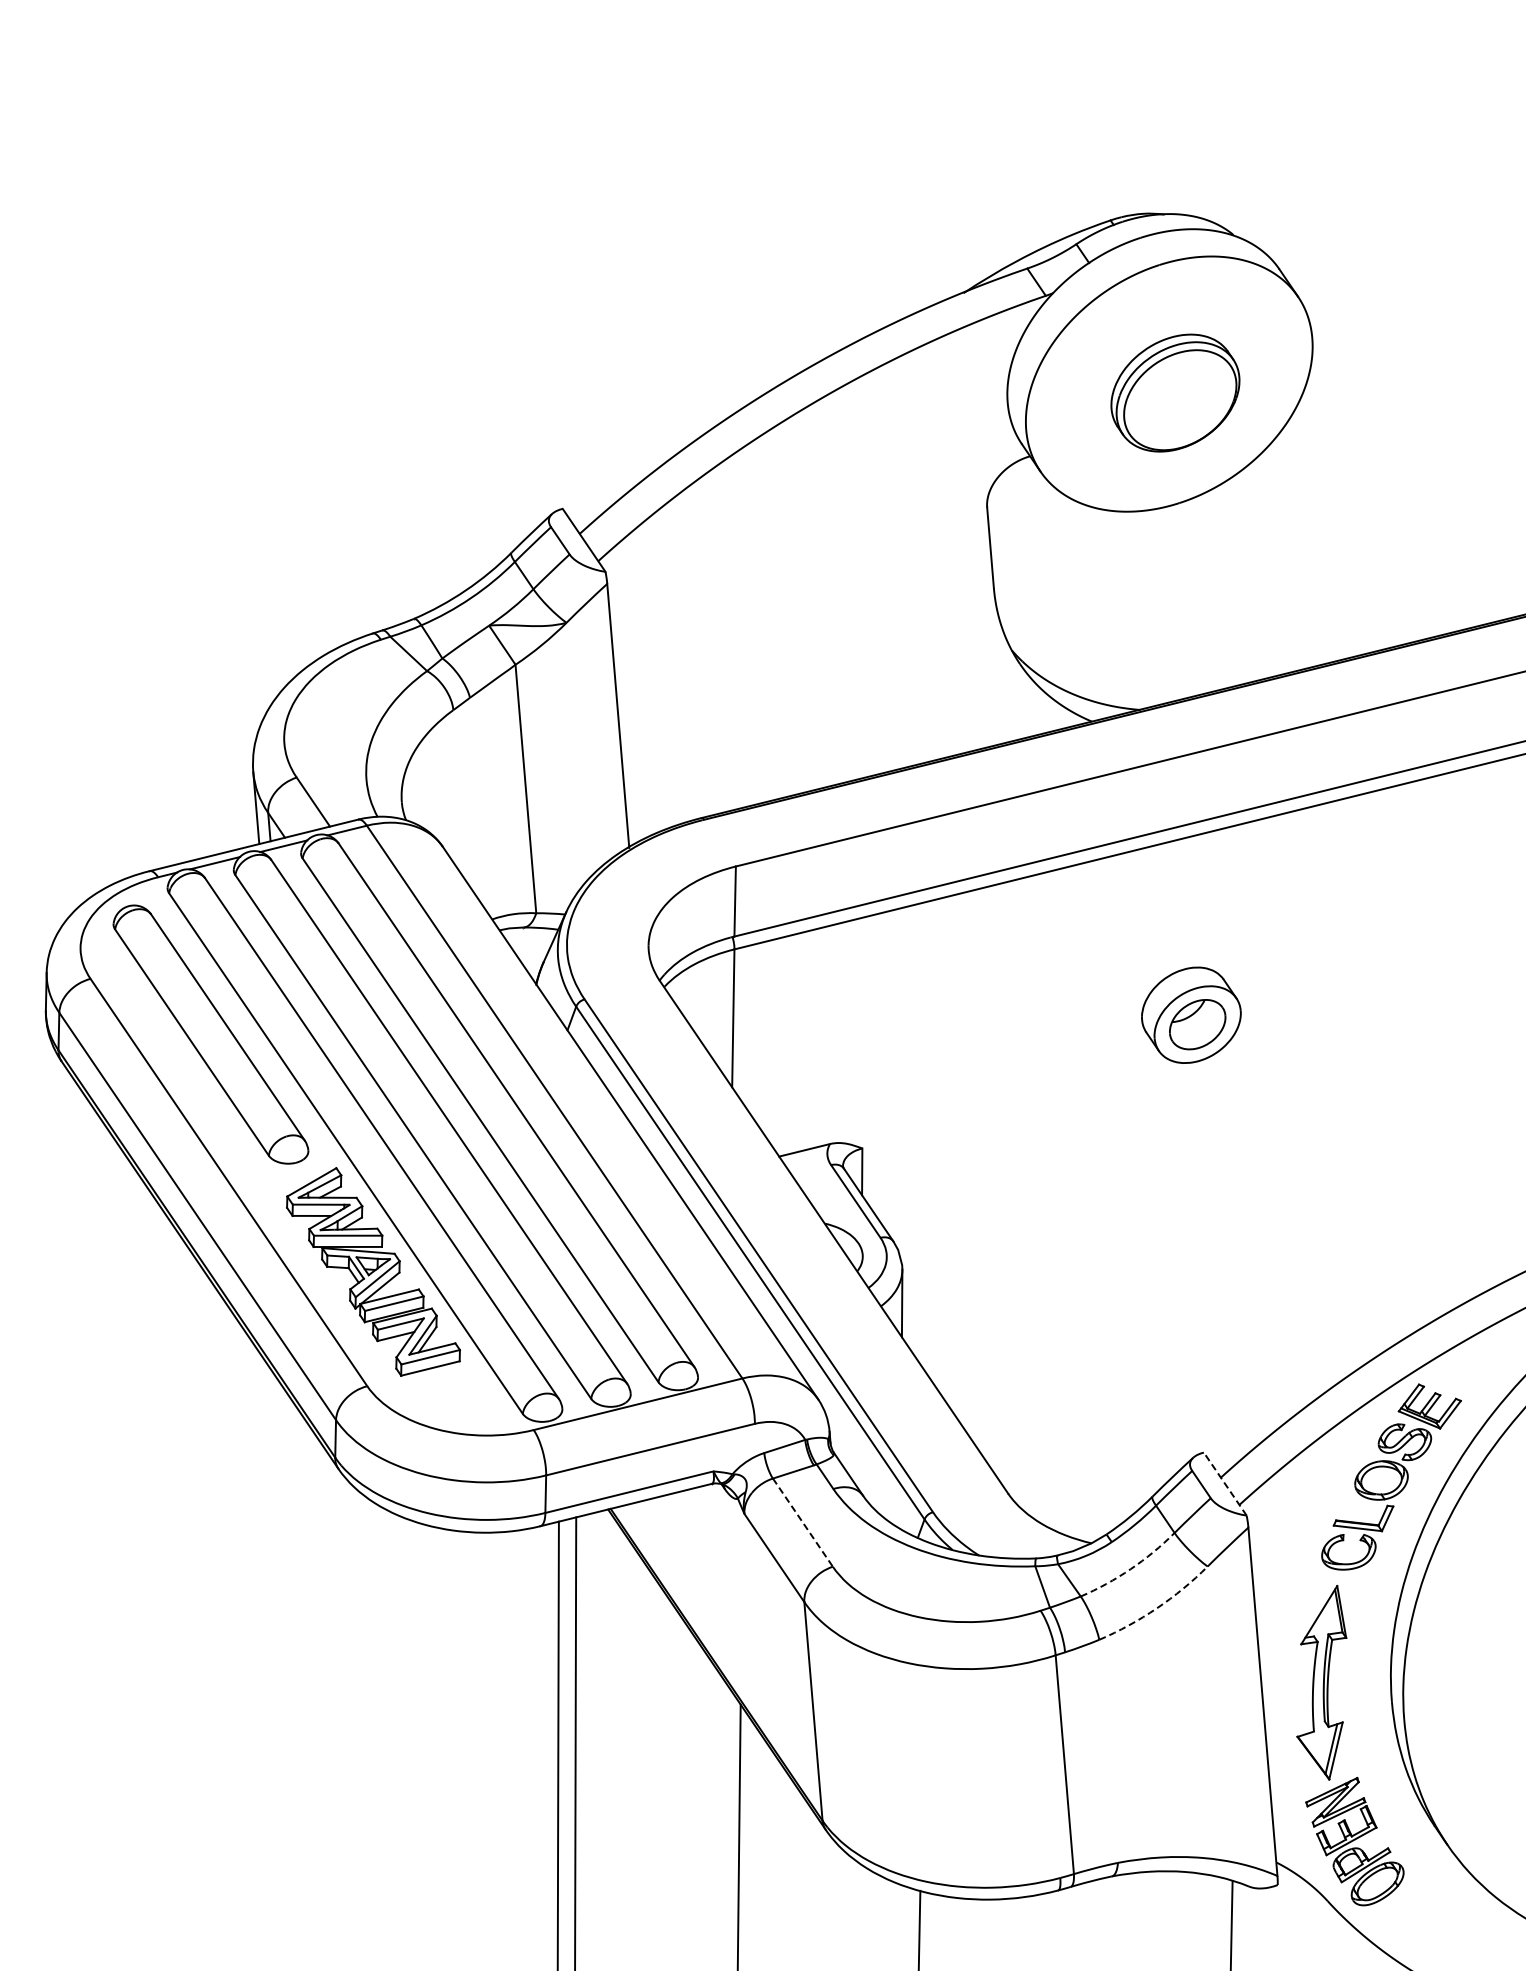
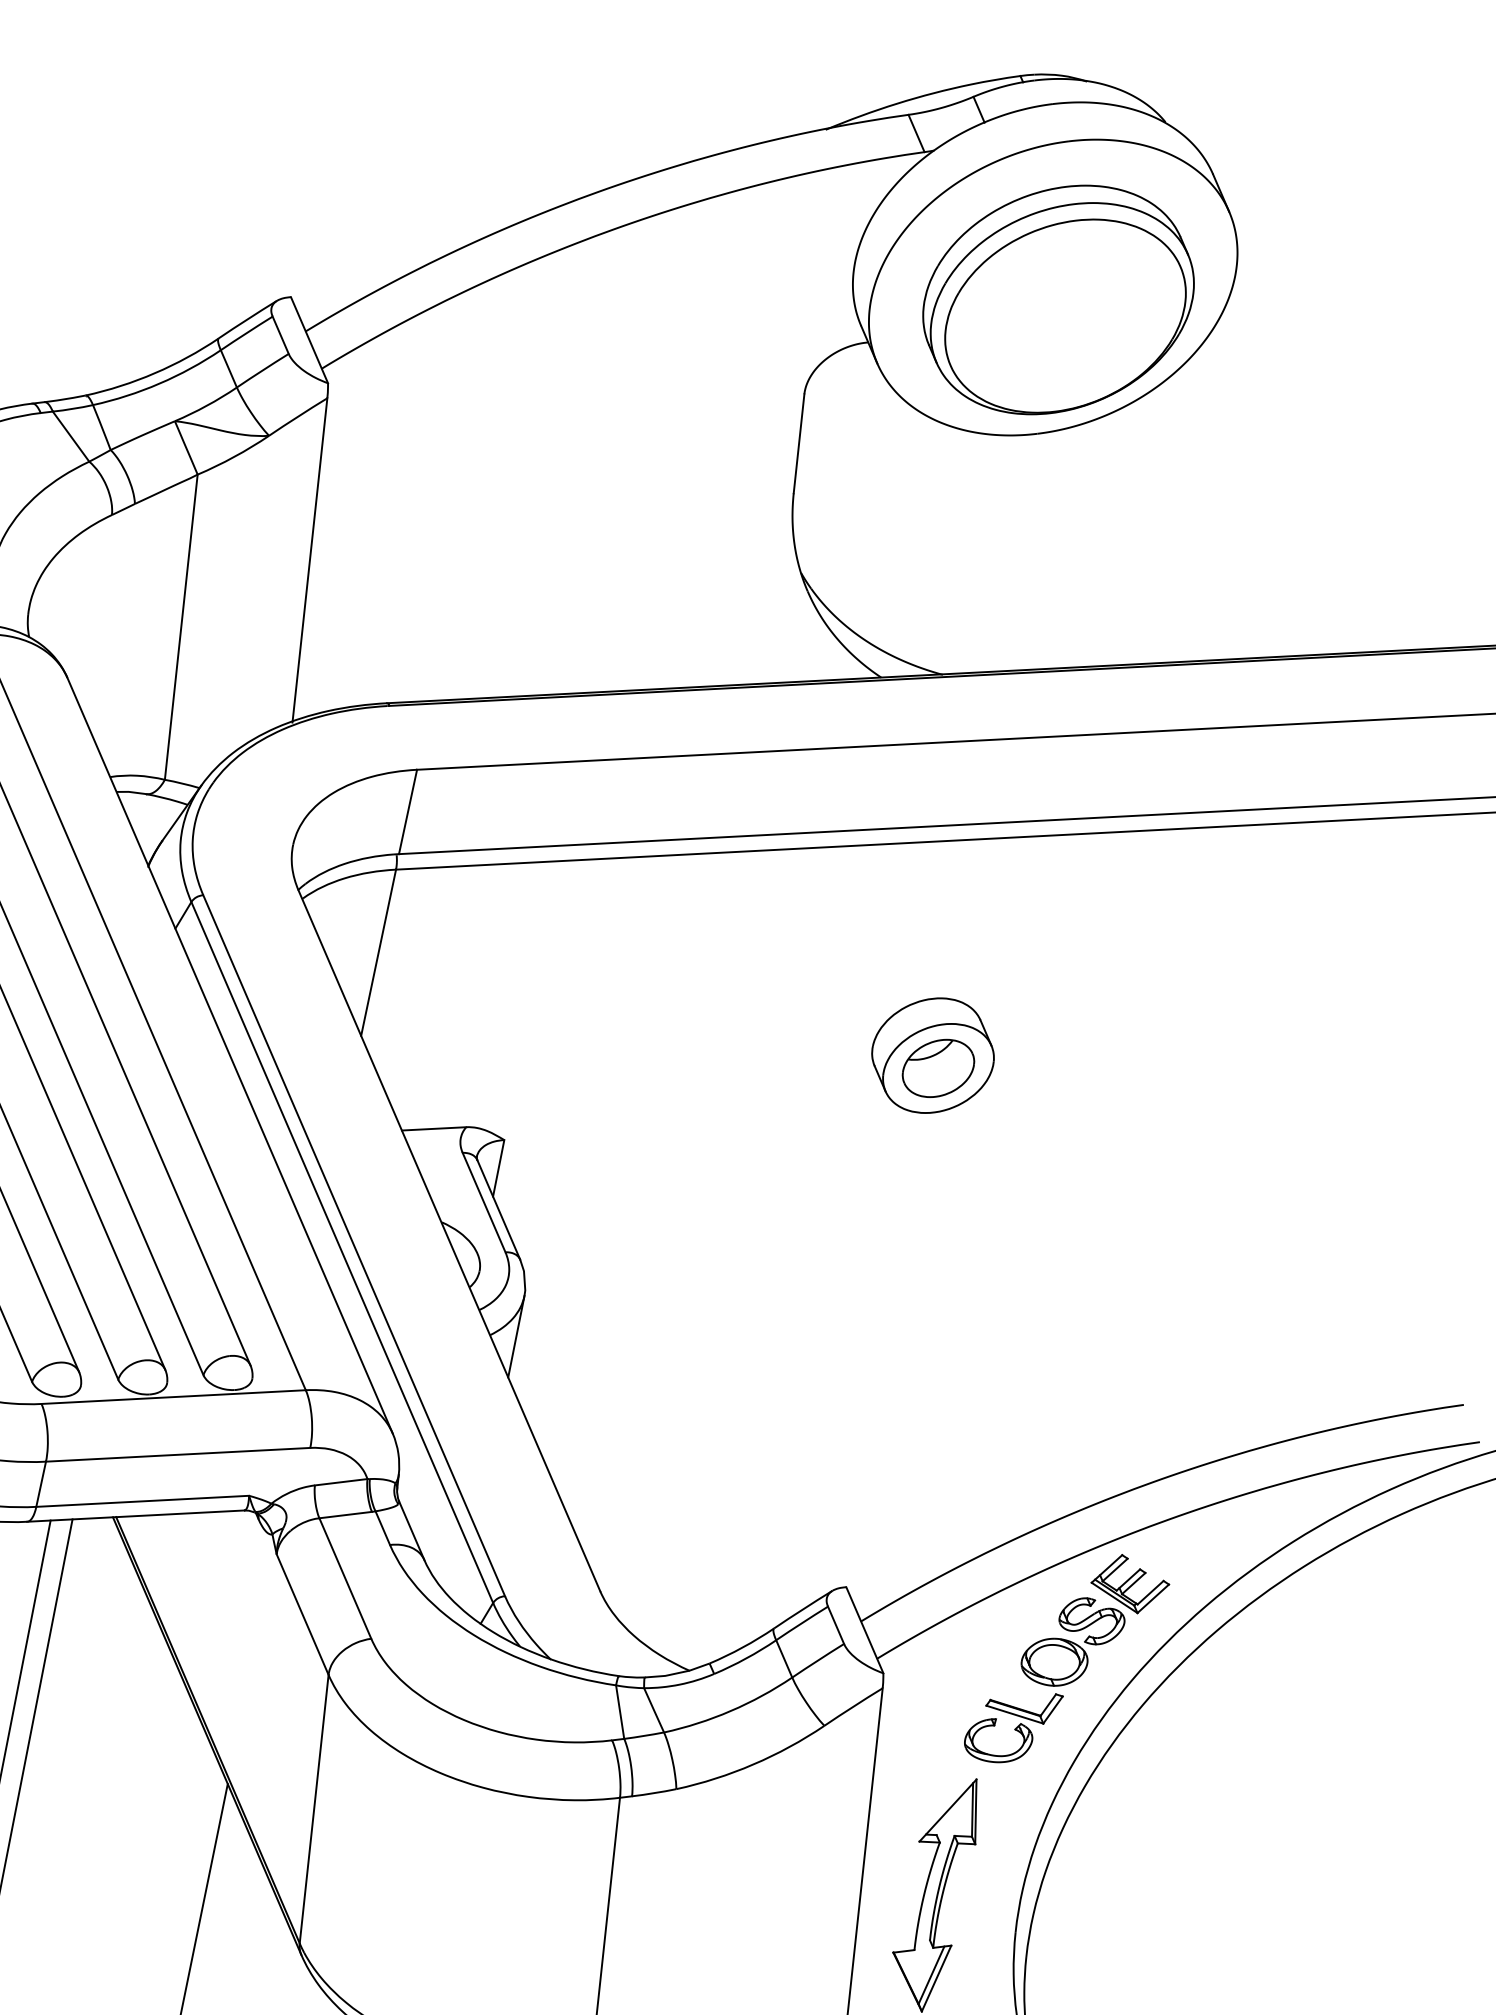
part: (1175, 392) -> (1058, 299), size x1.67
line: (1225, 1483) -> (865, 1629), dashed -> solid
line: (803, 1523) -> (345, 1579), dashed -> solid
arc: (1130, 1569) -> (730, 1711), dashed -> solid
arc: (1156, 1608) -> (752, 1764), dashed -> solid

